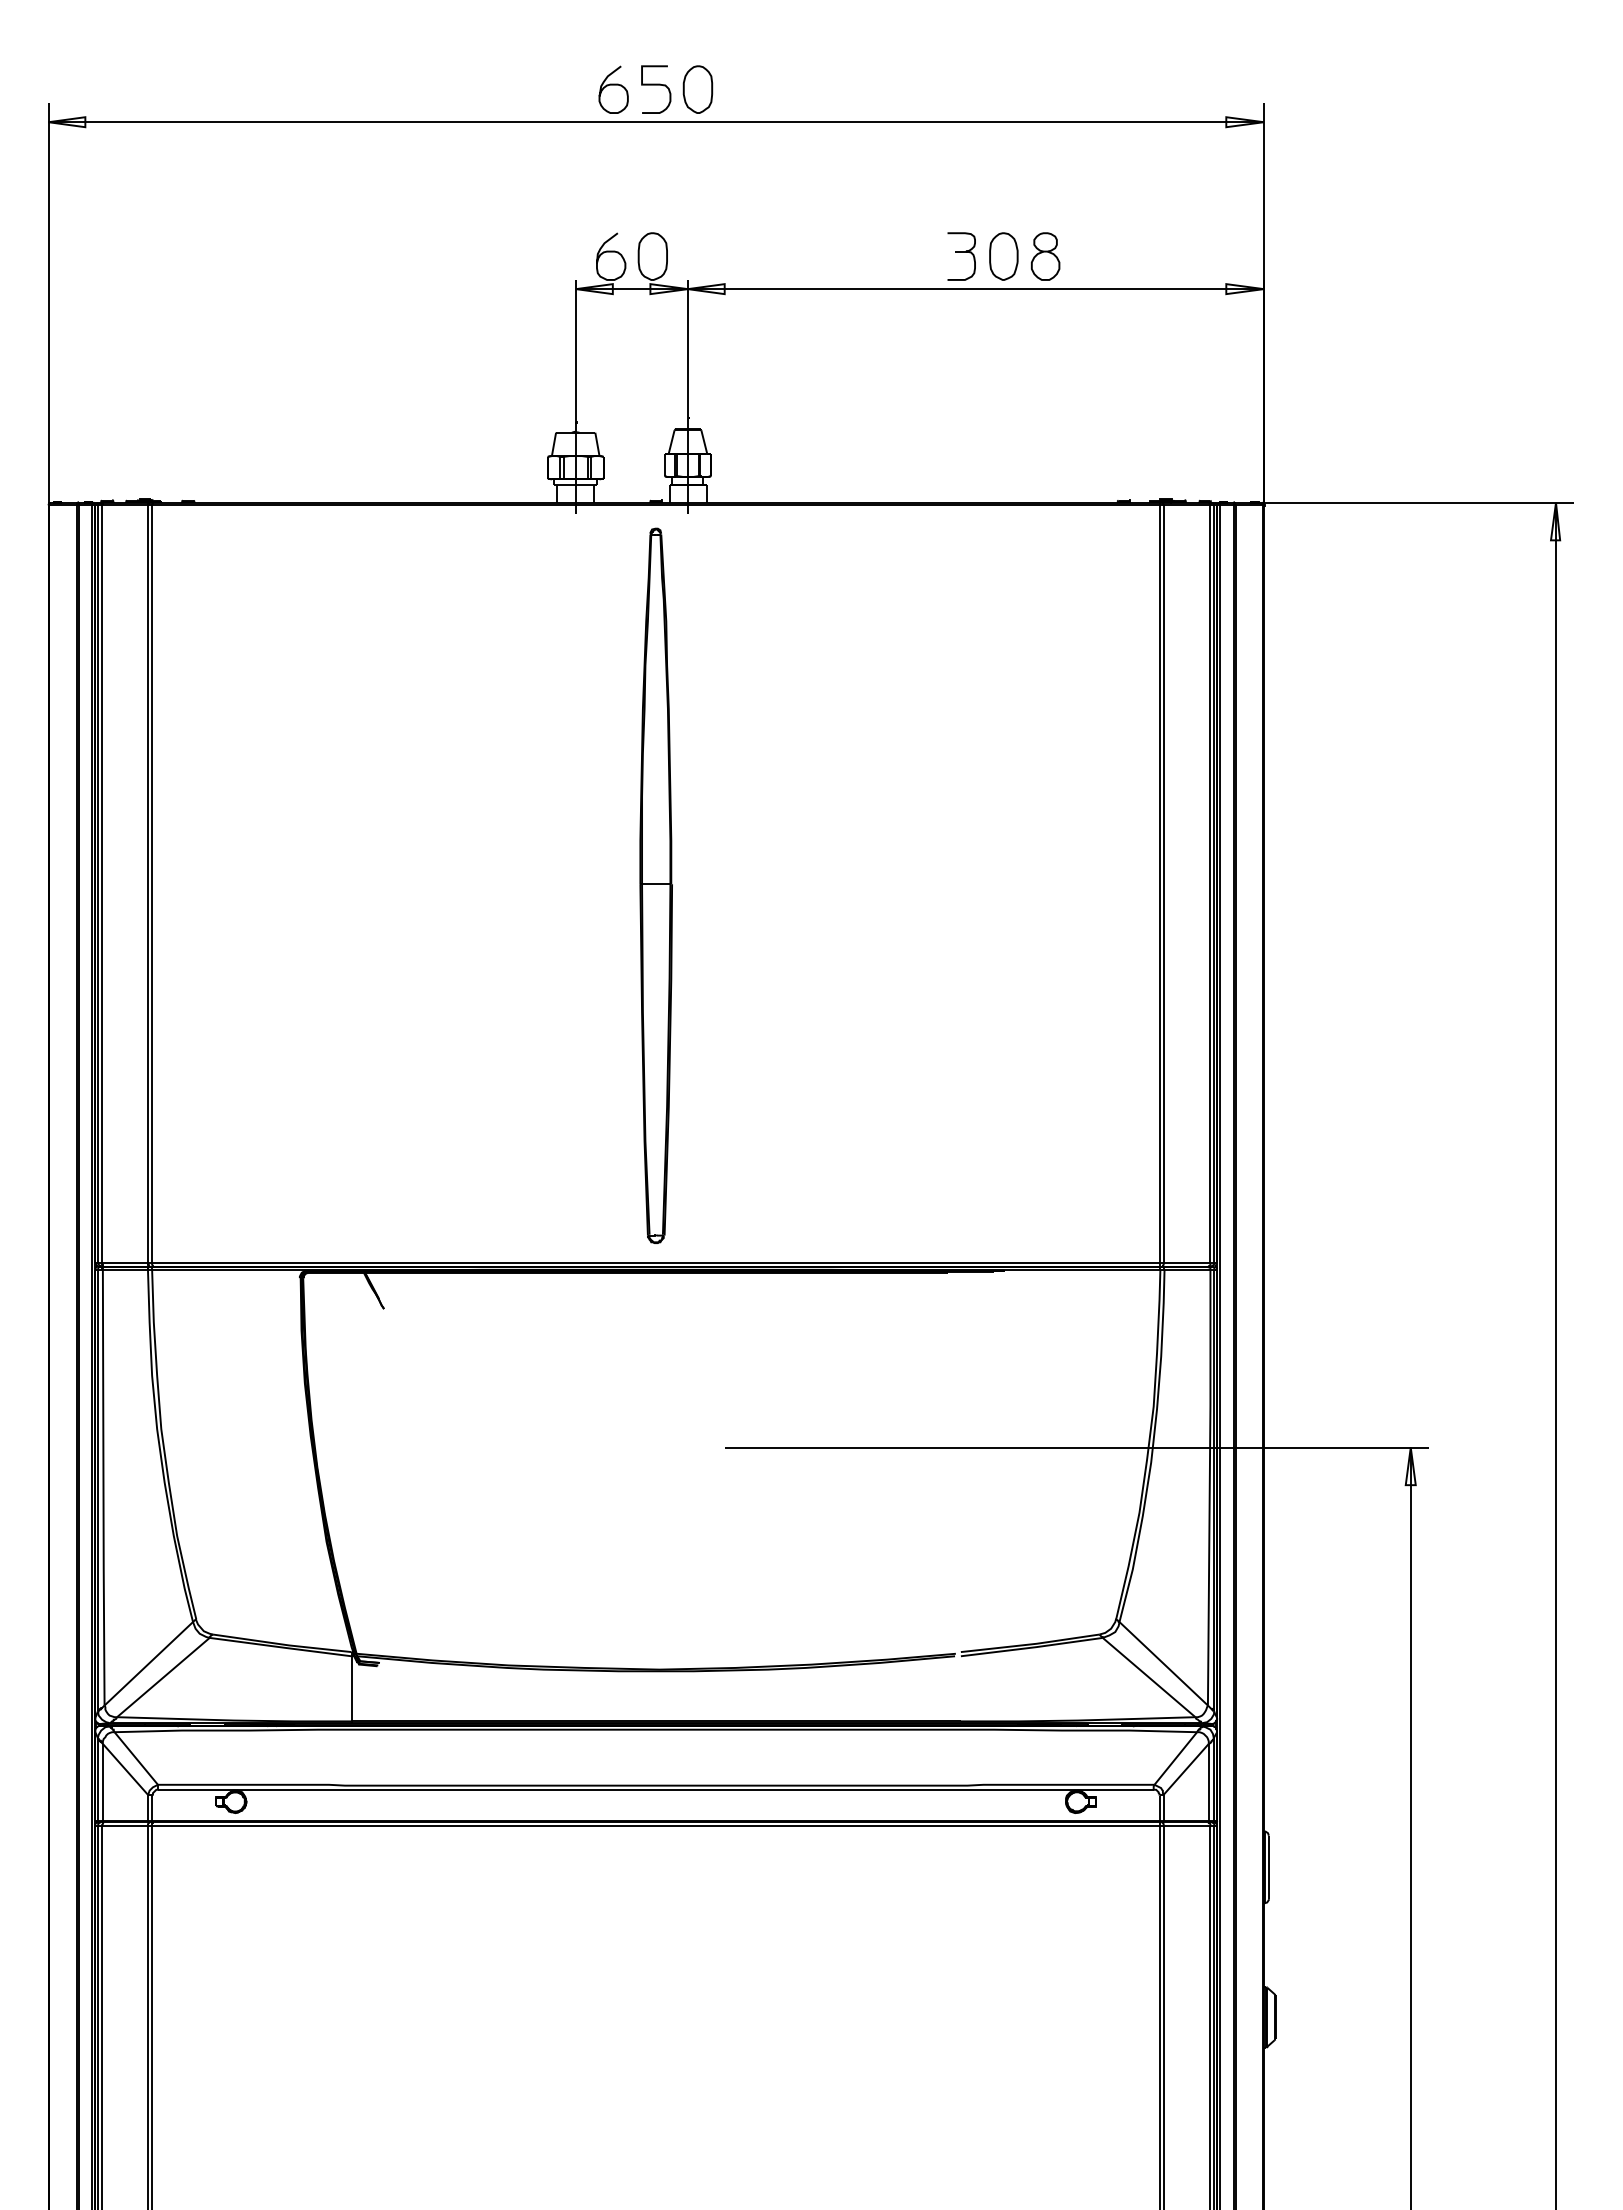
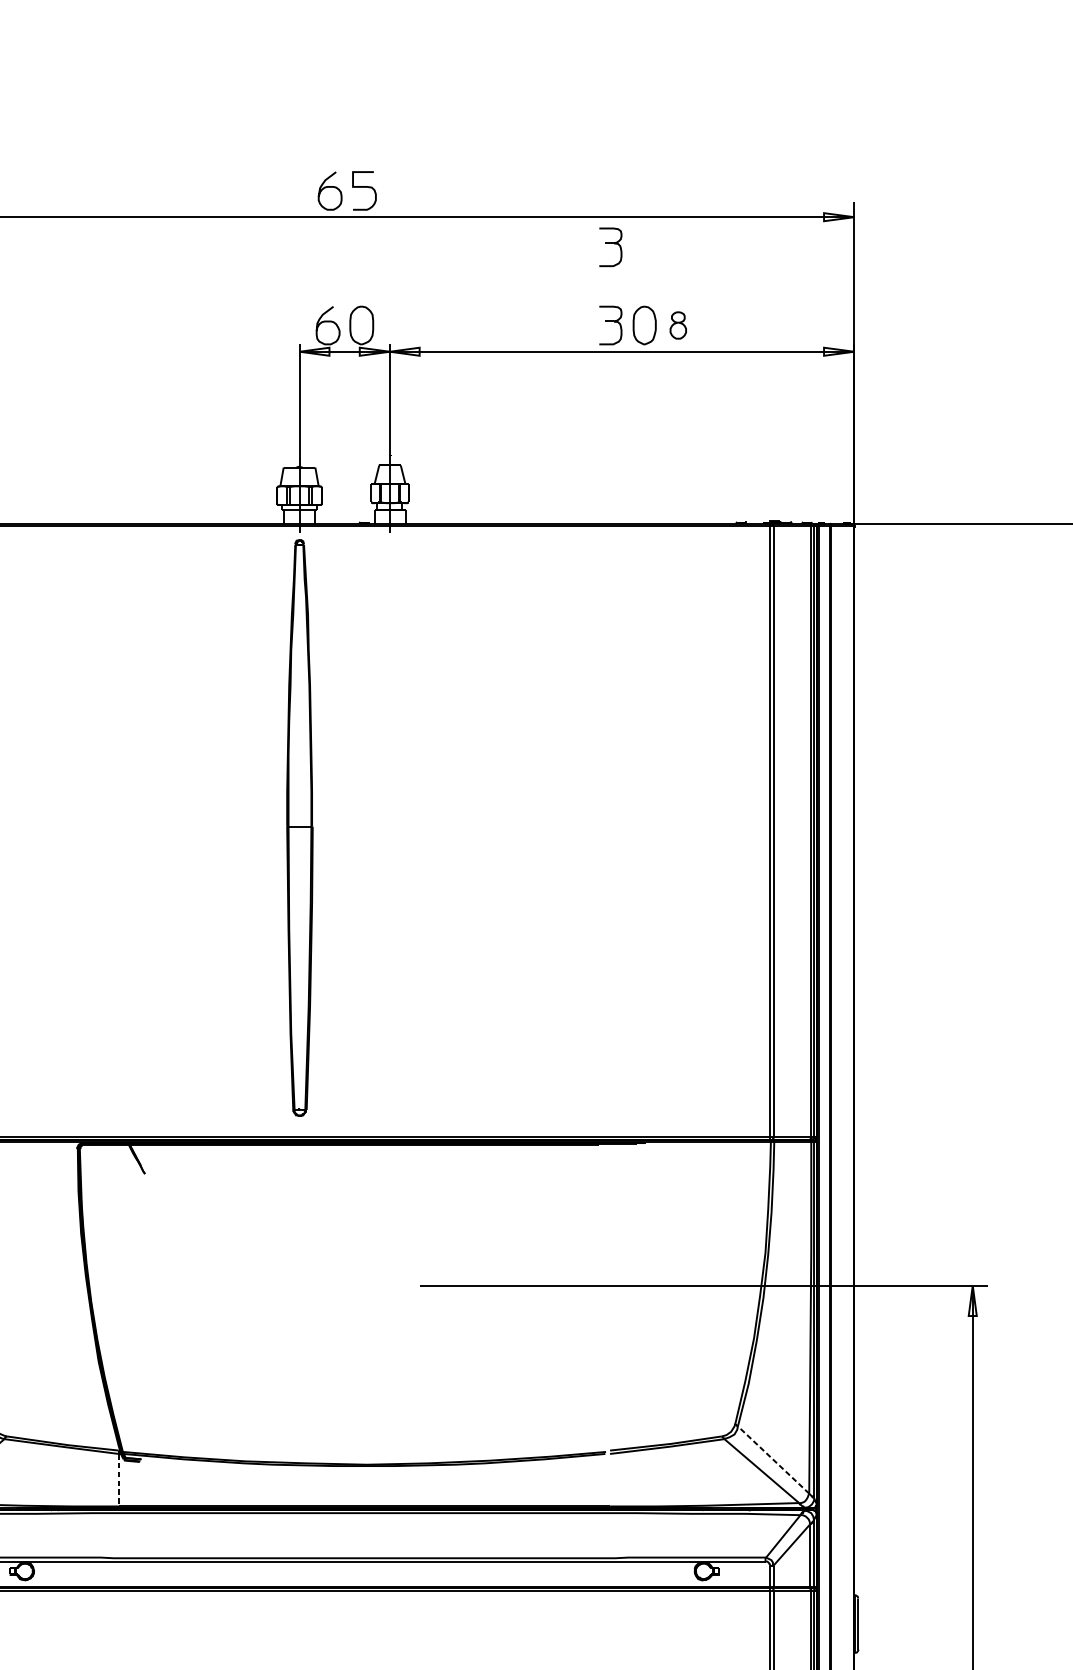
part: (697, 89) -> (397, 190), removed
part: (961, 159) -> (610, 247), added
part: (1045, 256) -> (678, 325), size x0.7
part: (655, 885) -> (299, 827), moved
line: (1163, 1663) -> (773, 1459), solid -> dashed
line: (351, 1688) -> (118, 1479), solid -> dashed

